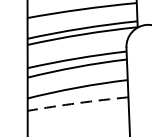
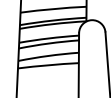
arc: (78, 103) -> (48, 65), dashed -> solid

